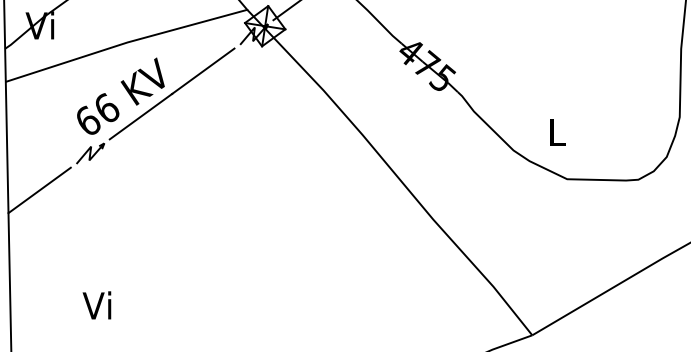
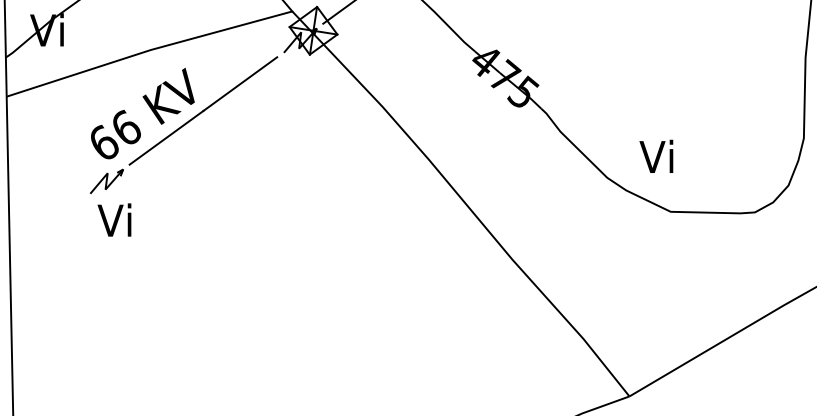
text: (555, 131) -> (656, 155), L -> Vi
line: (39, 189) -> (46, 224), removed
text: (96, 304) -> (114, 219), moved

